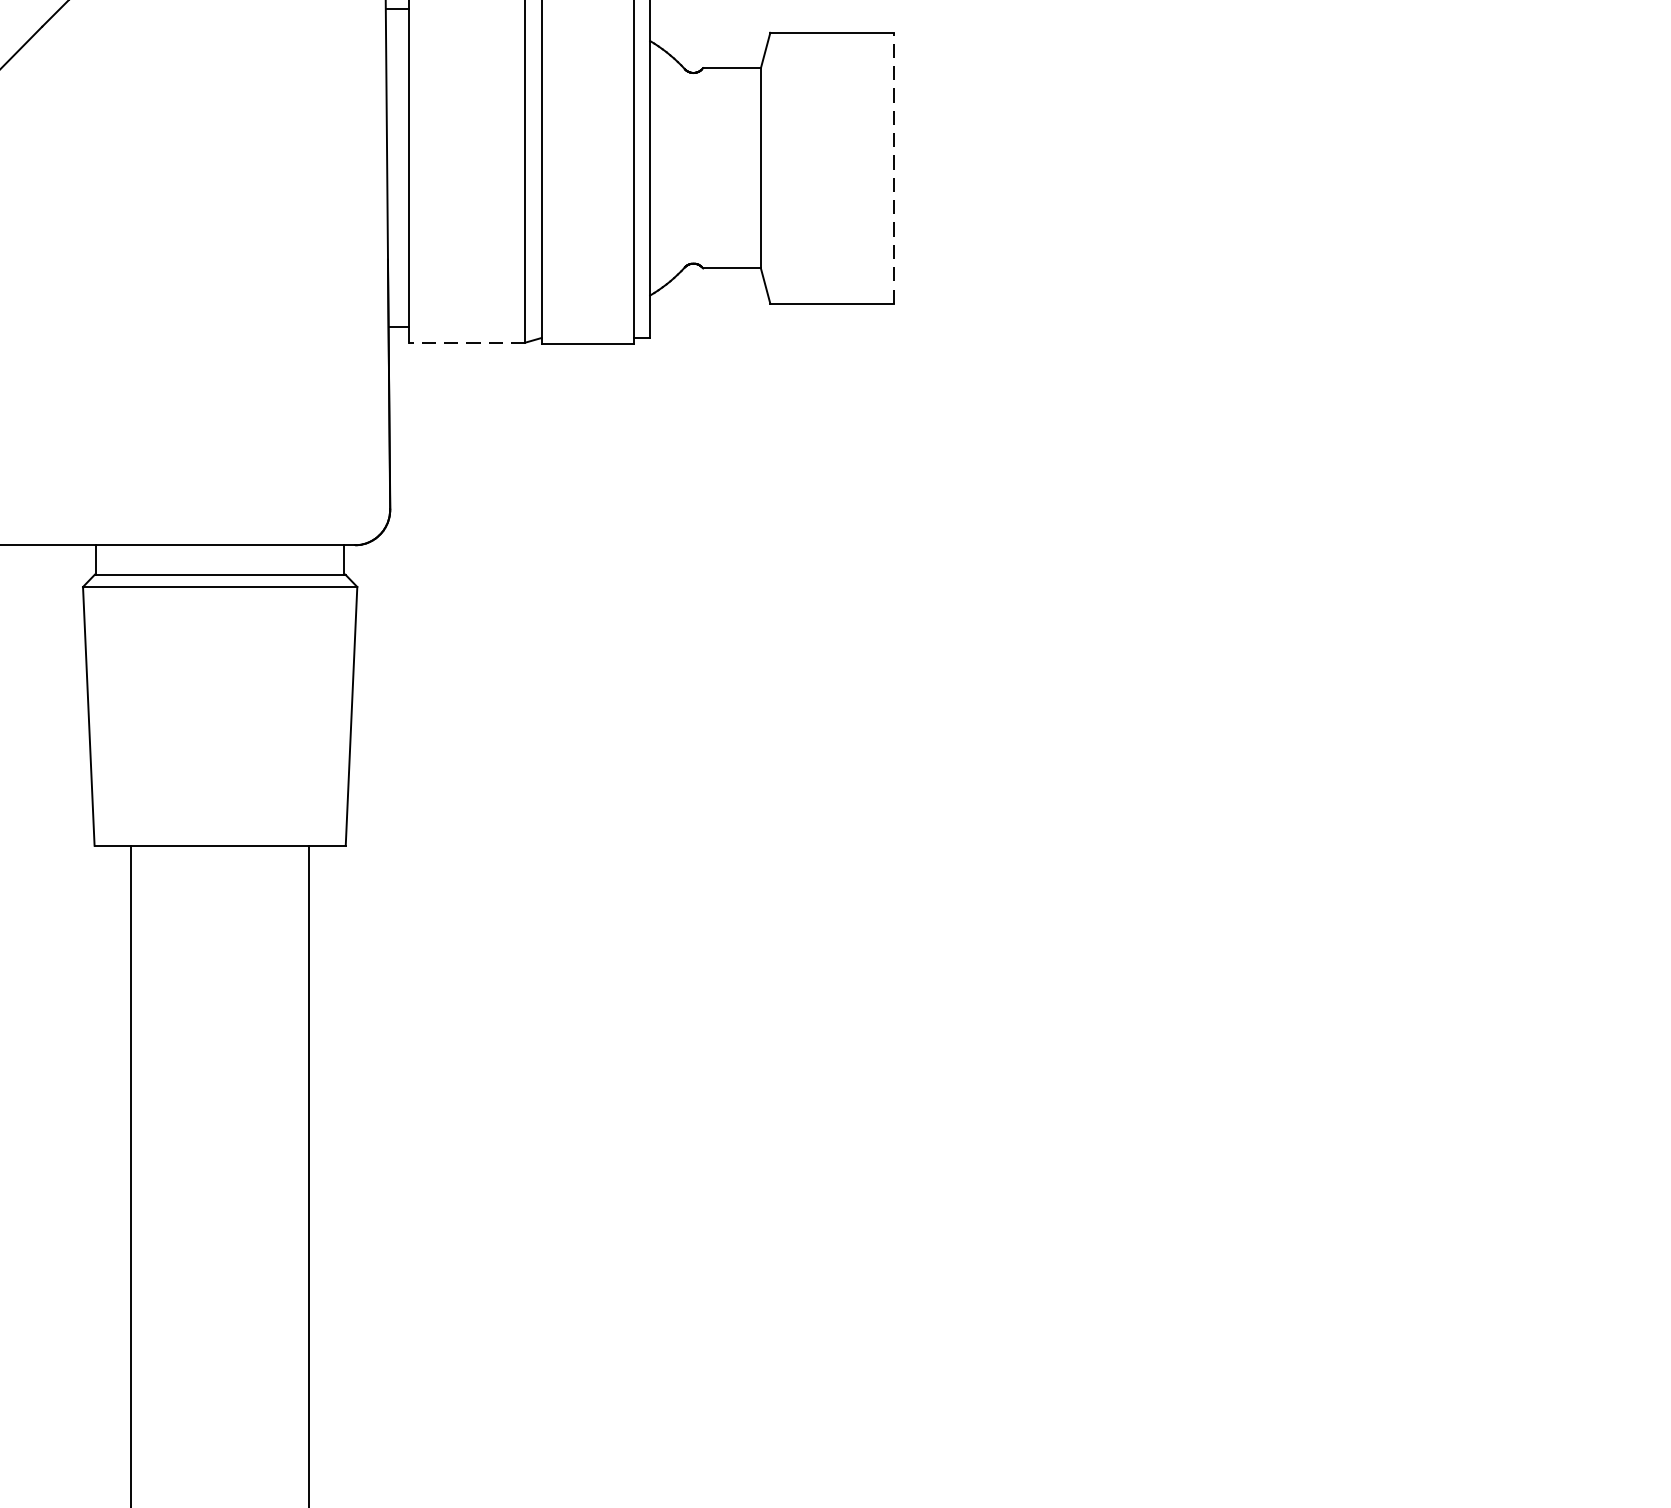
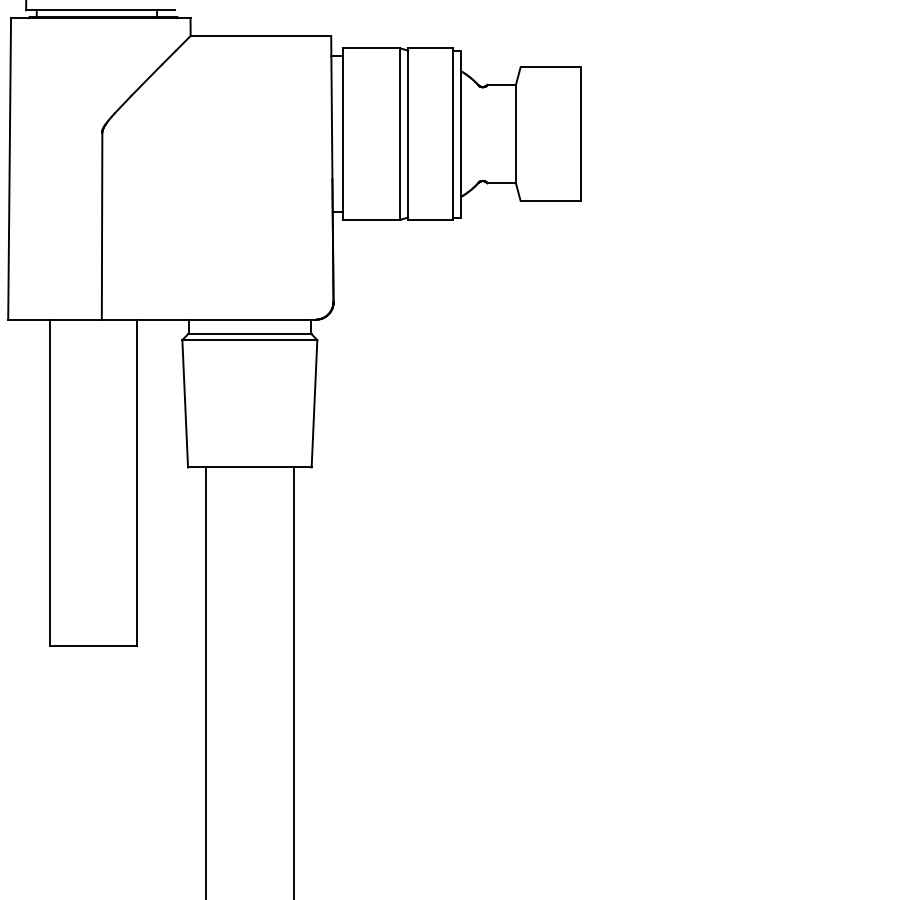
line: (894, 169) -> (581, 134), dashed -> solid
line: (467, 341) -> (371, 219), dashed -> solid

